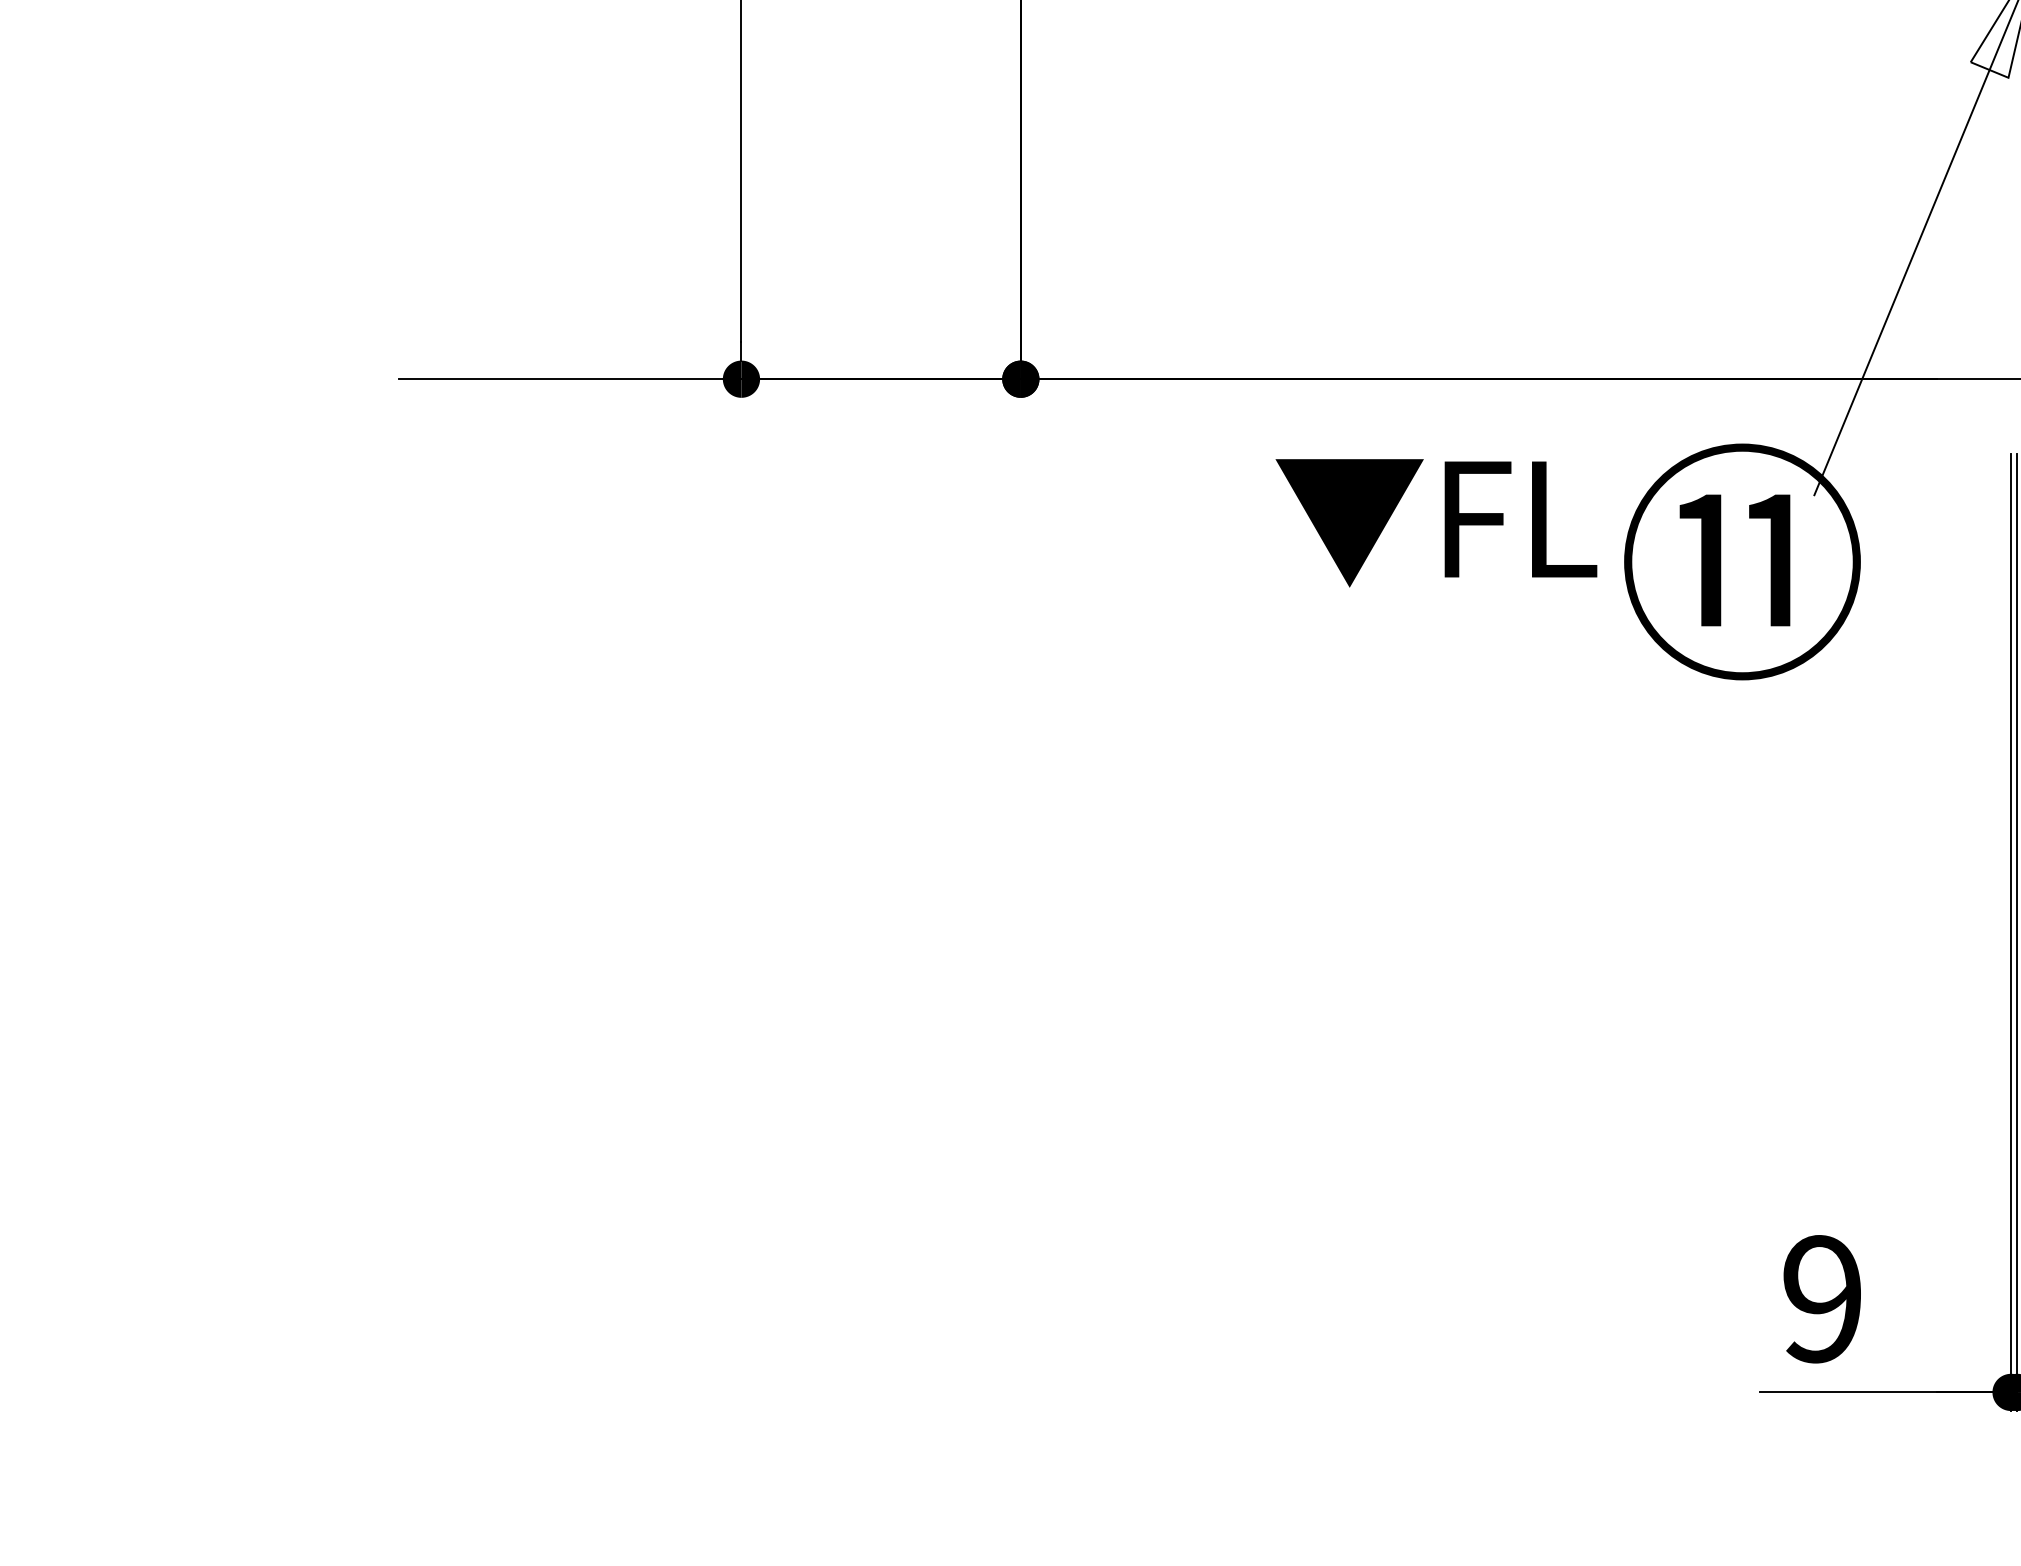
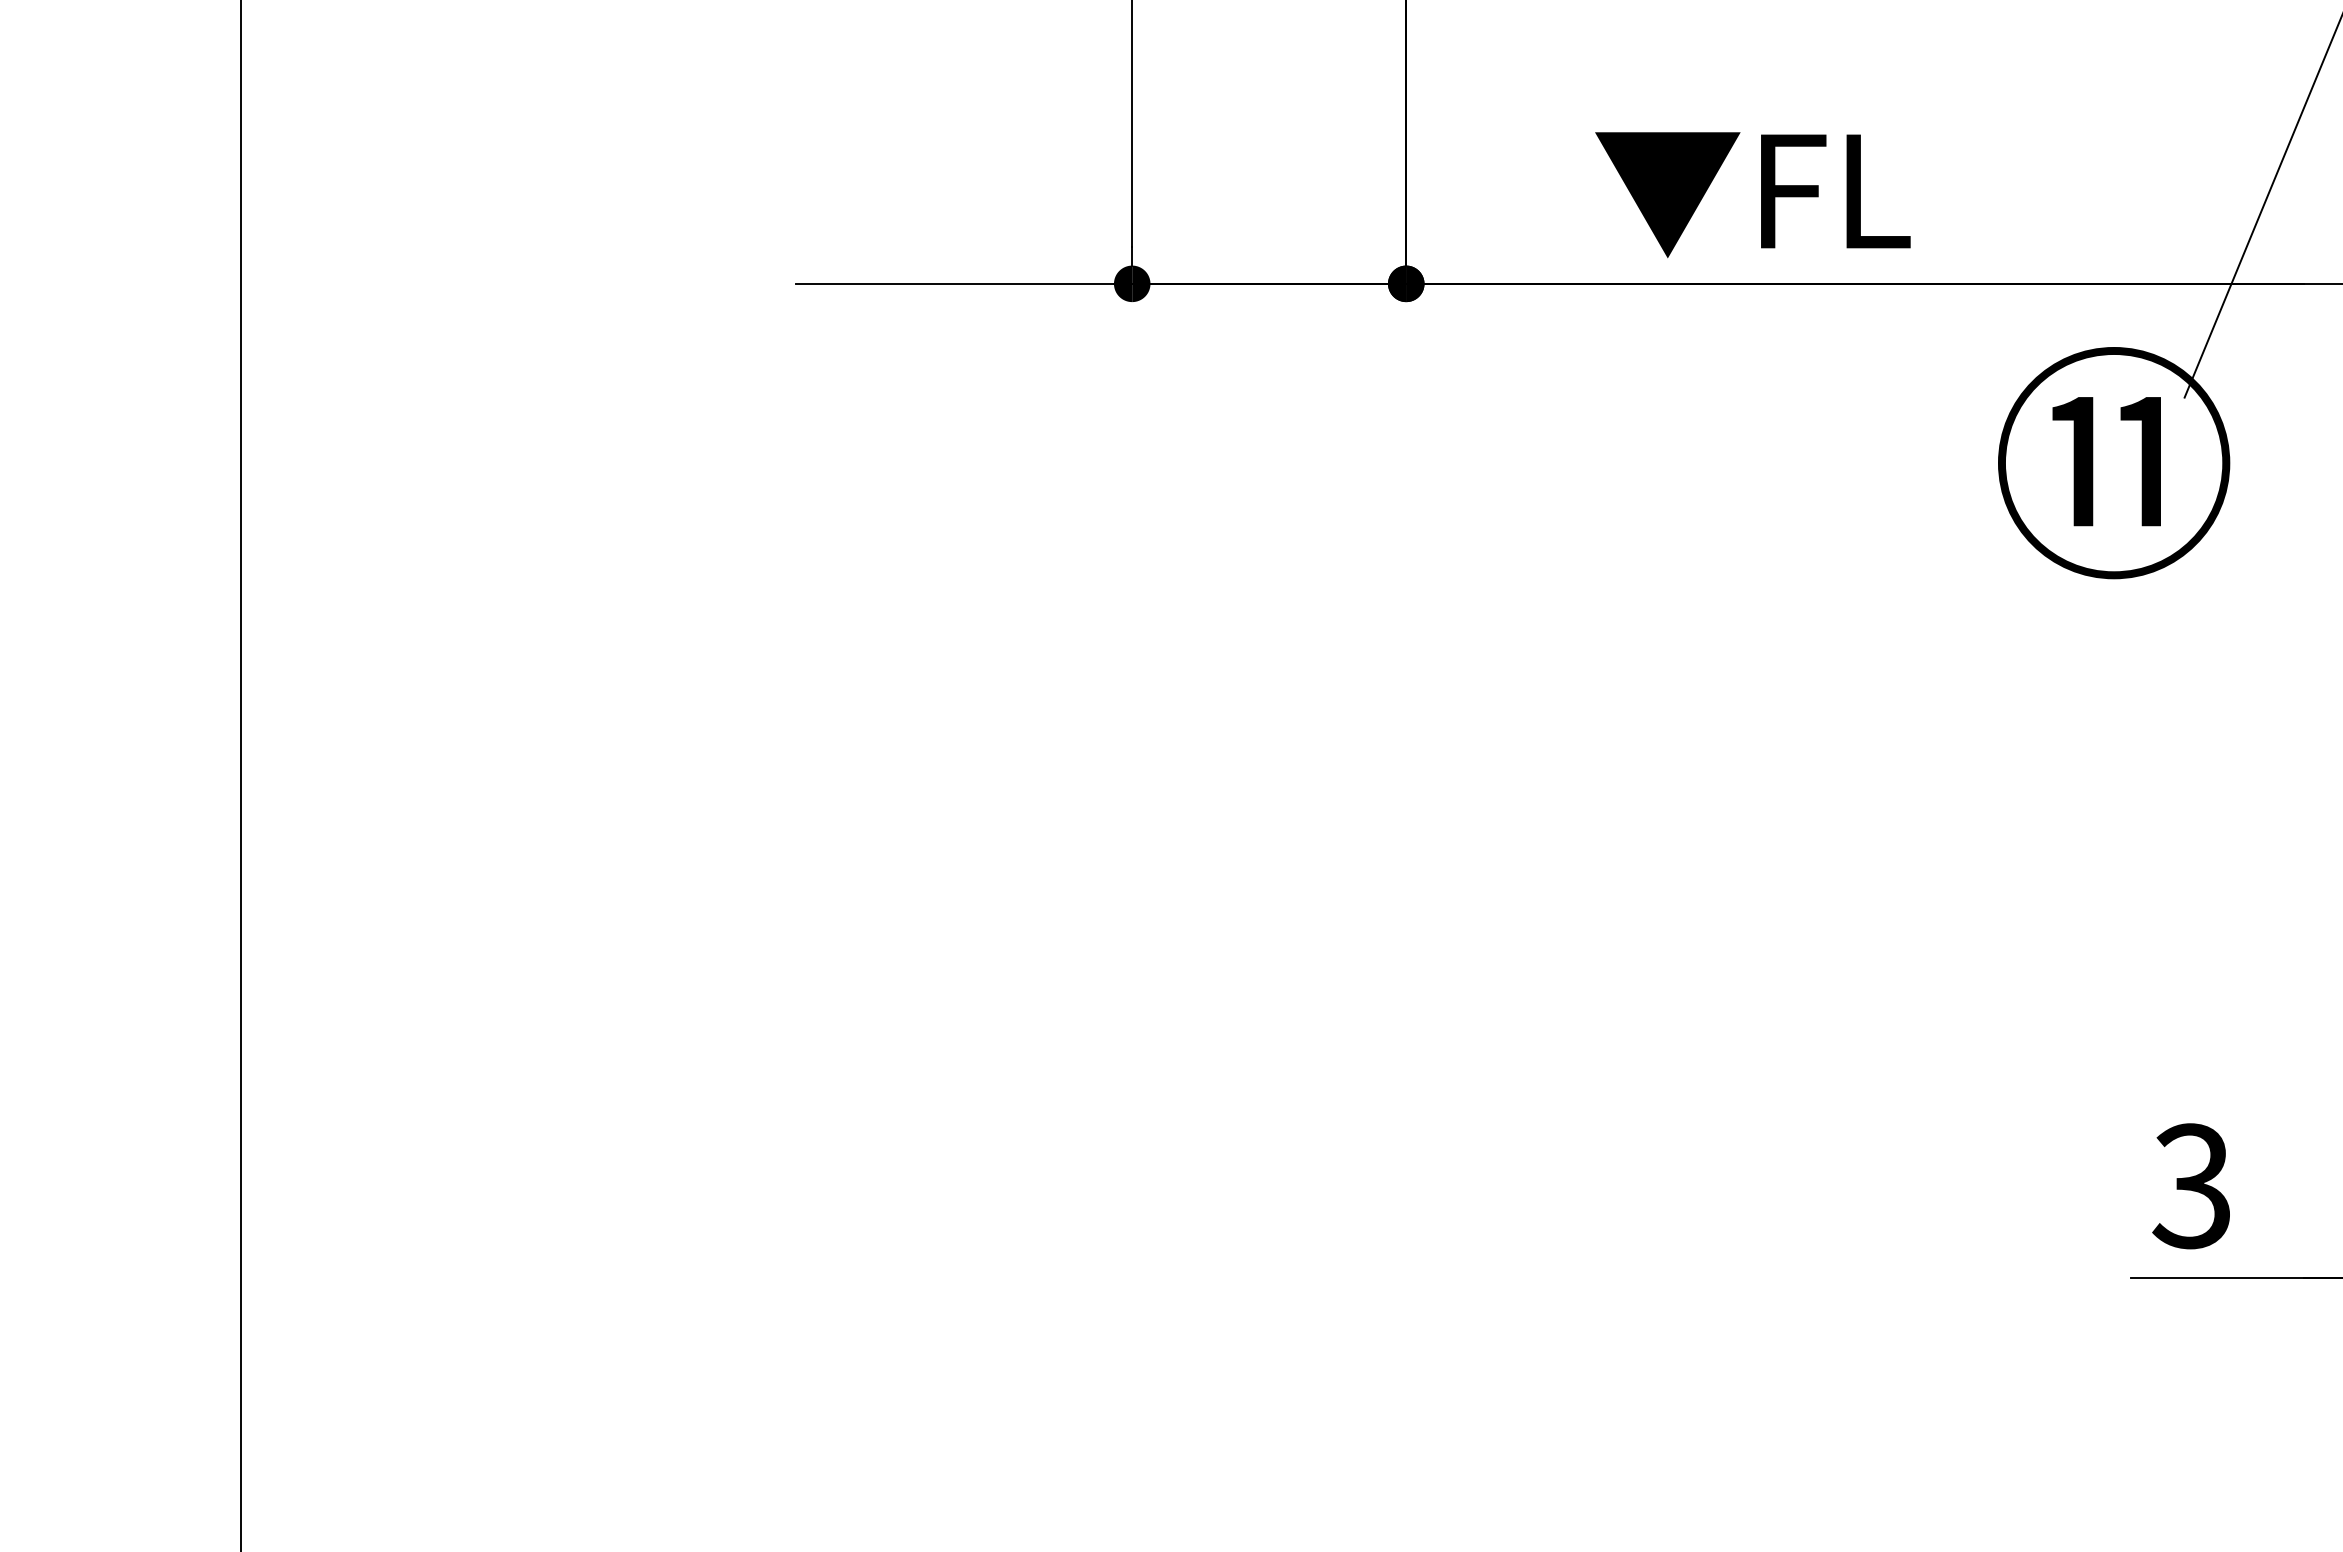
text: (1436, 523) -> (1752, 195), moved
text: (1821, 1299) -> (2191, 1186), 9 -> 3

